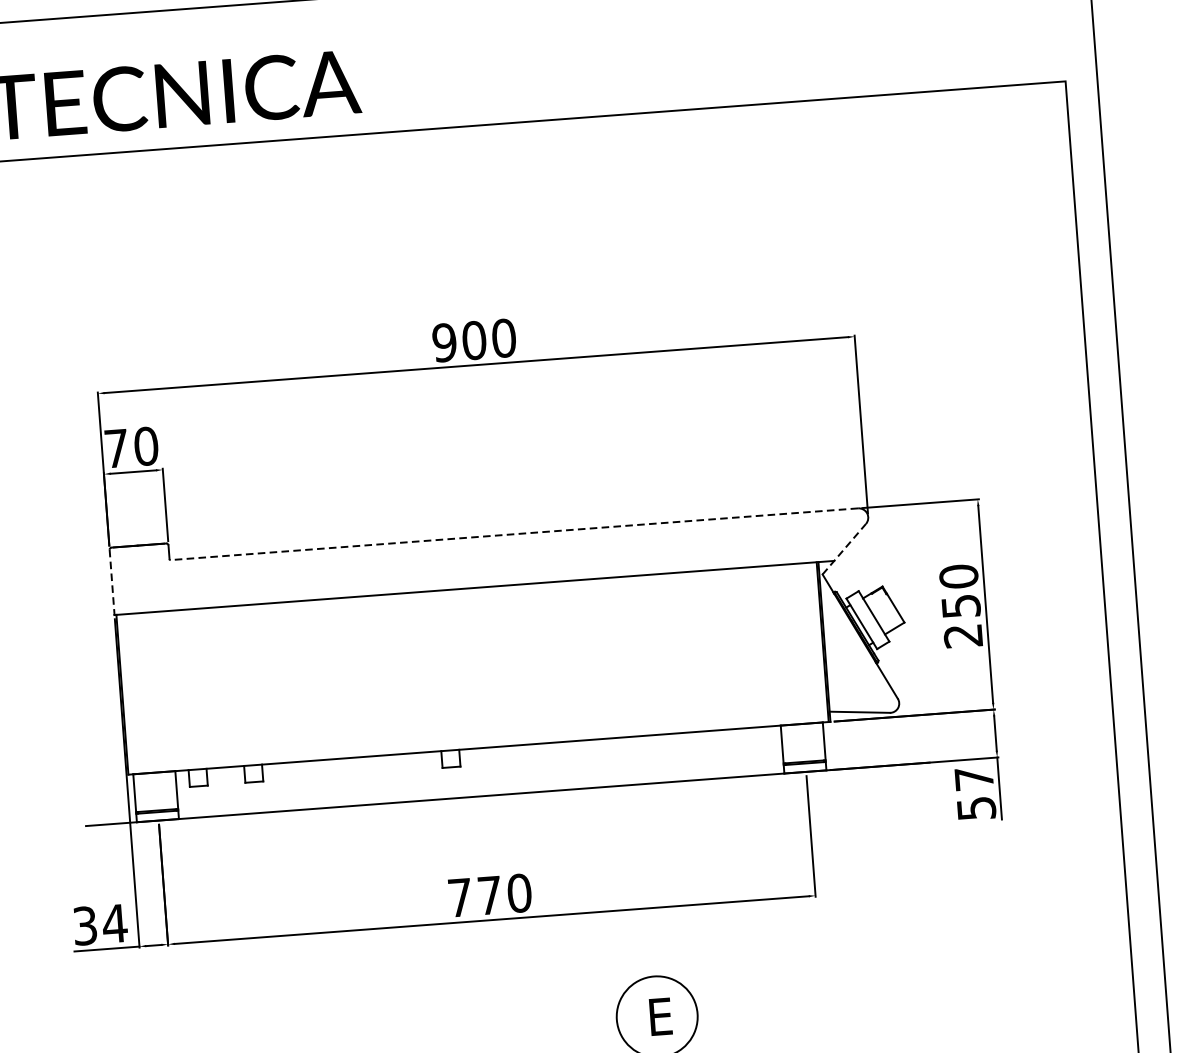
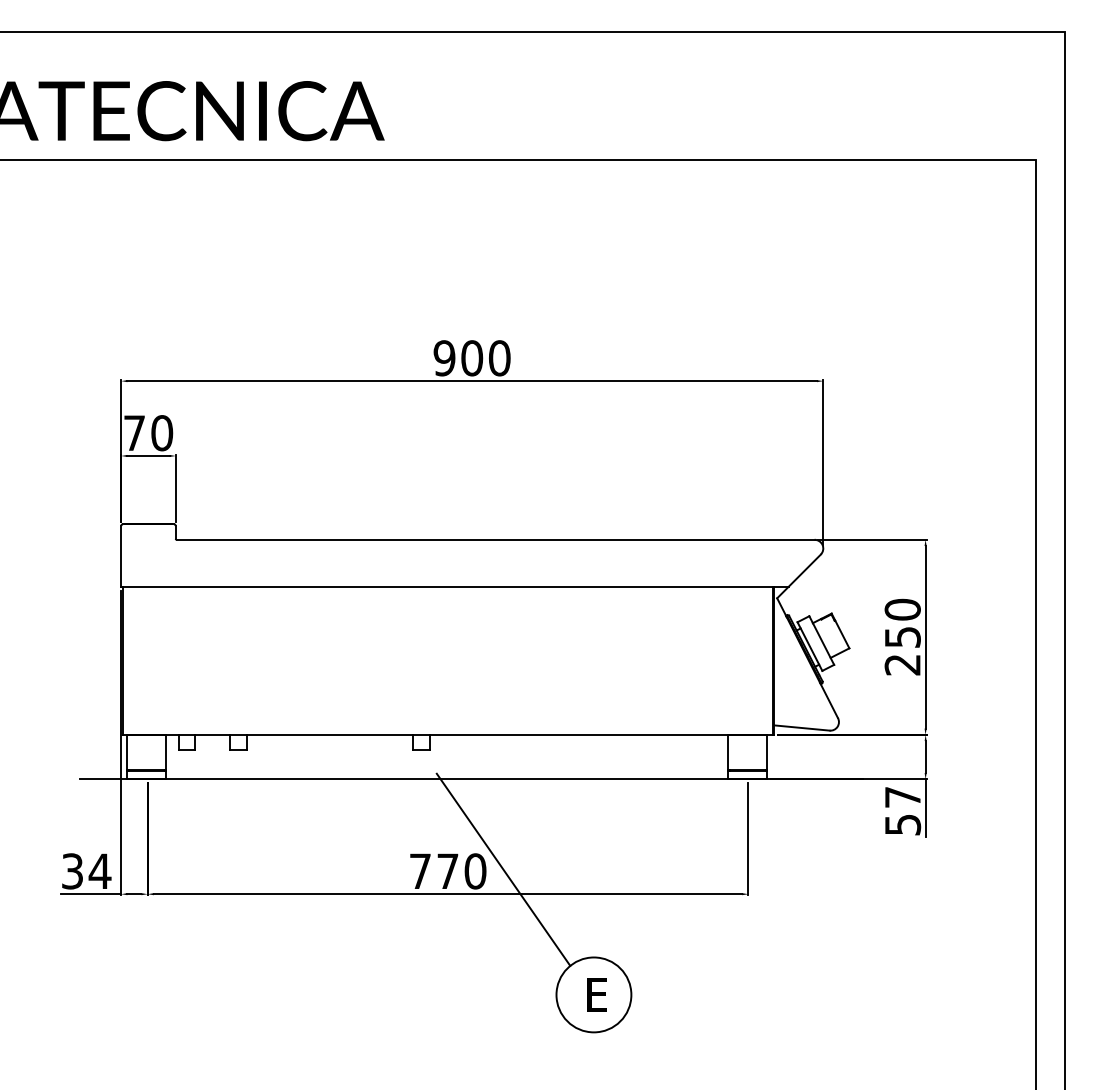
line: (514, 533) -> (495, 539), dashed -> solid
line: (843, 549) -> (798, 576), dashed -> solid
line: (112, 582) -> (121, 556), dashed -> solid
line: (549, 888) -> (503, 869), added

